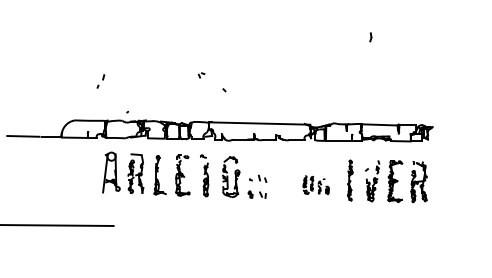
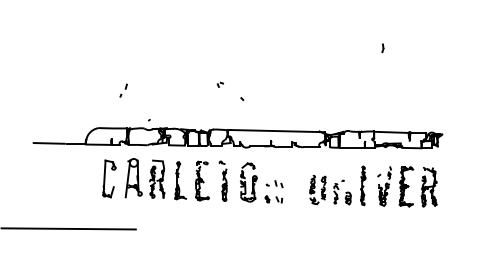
part: (86, 172) -> (109, 178), added
part: (316, 185) -> (330, 190), size x1.67

